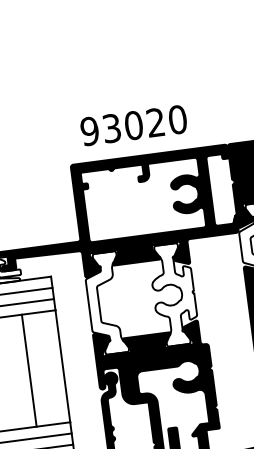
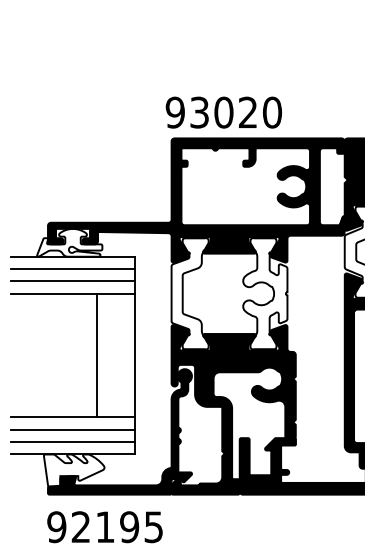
text: (133, 125) -> (223, 112), moved

